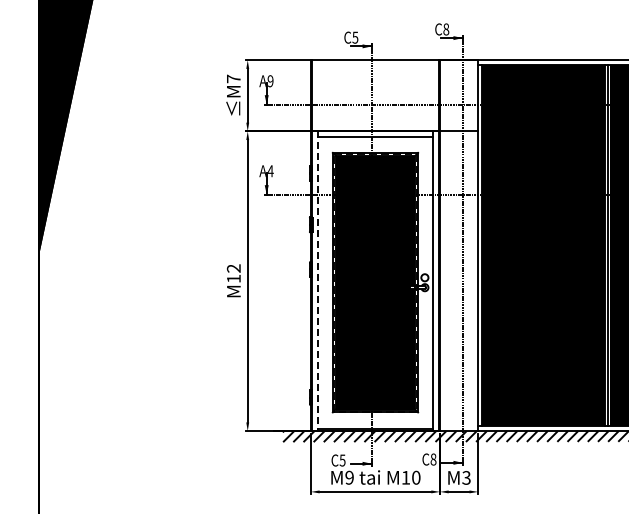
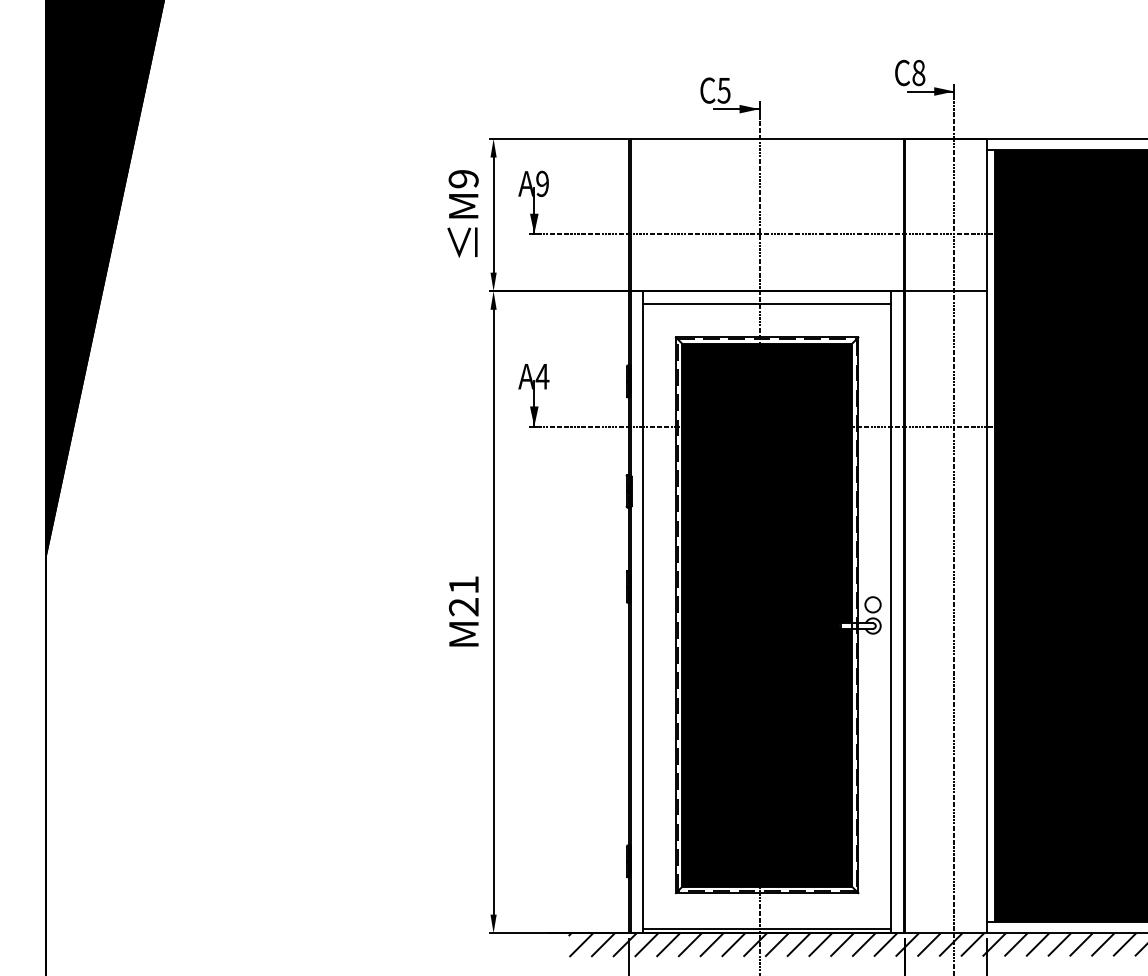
text: (233, 78) -> (463, 177), M7 -> M9
text: (233, 273) -> (463, 595), M12 -> M21
line: (317, 281) -> (643, 612), dashed -> solid

